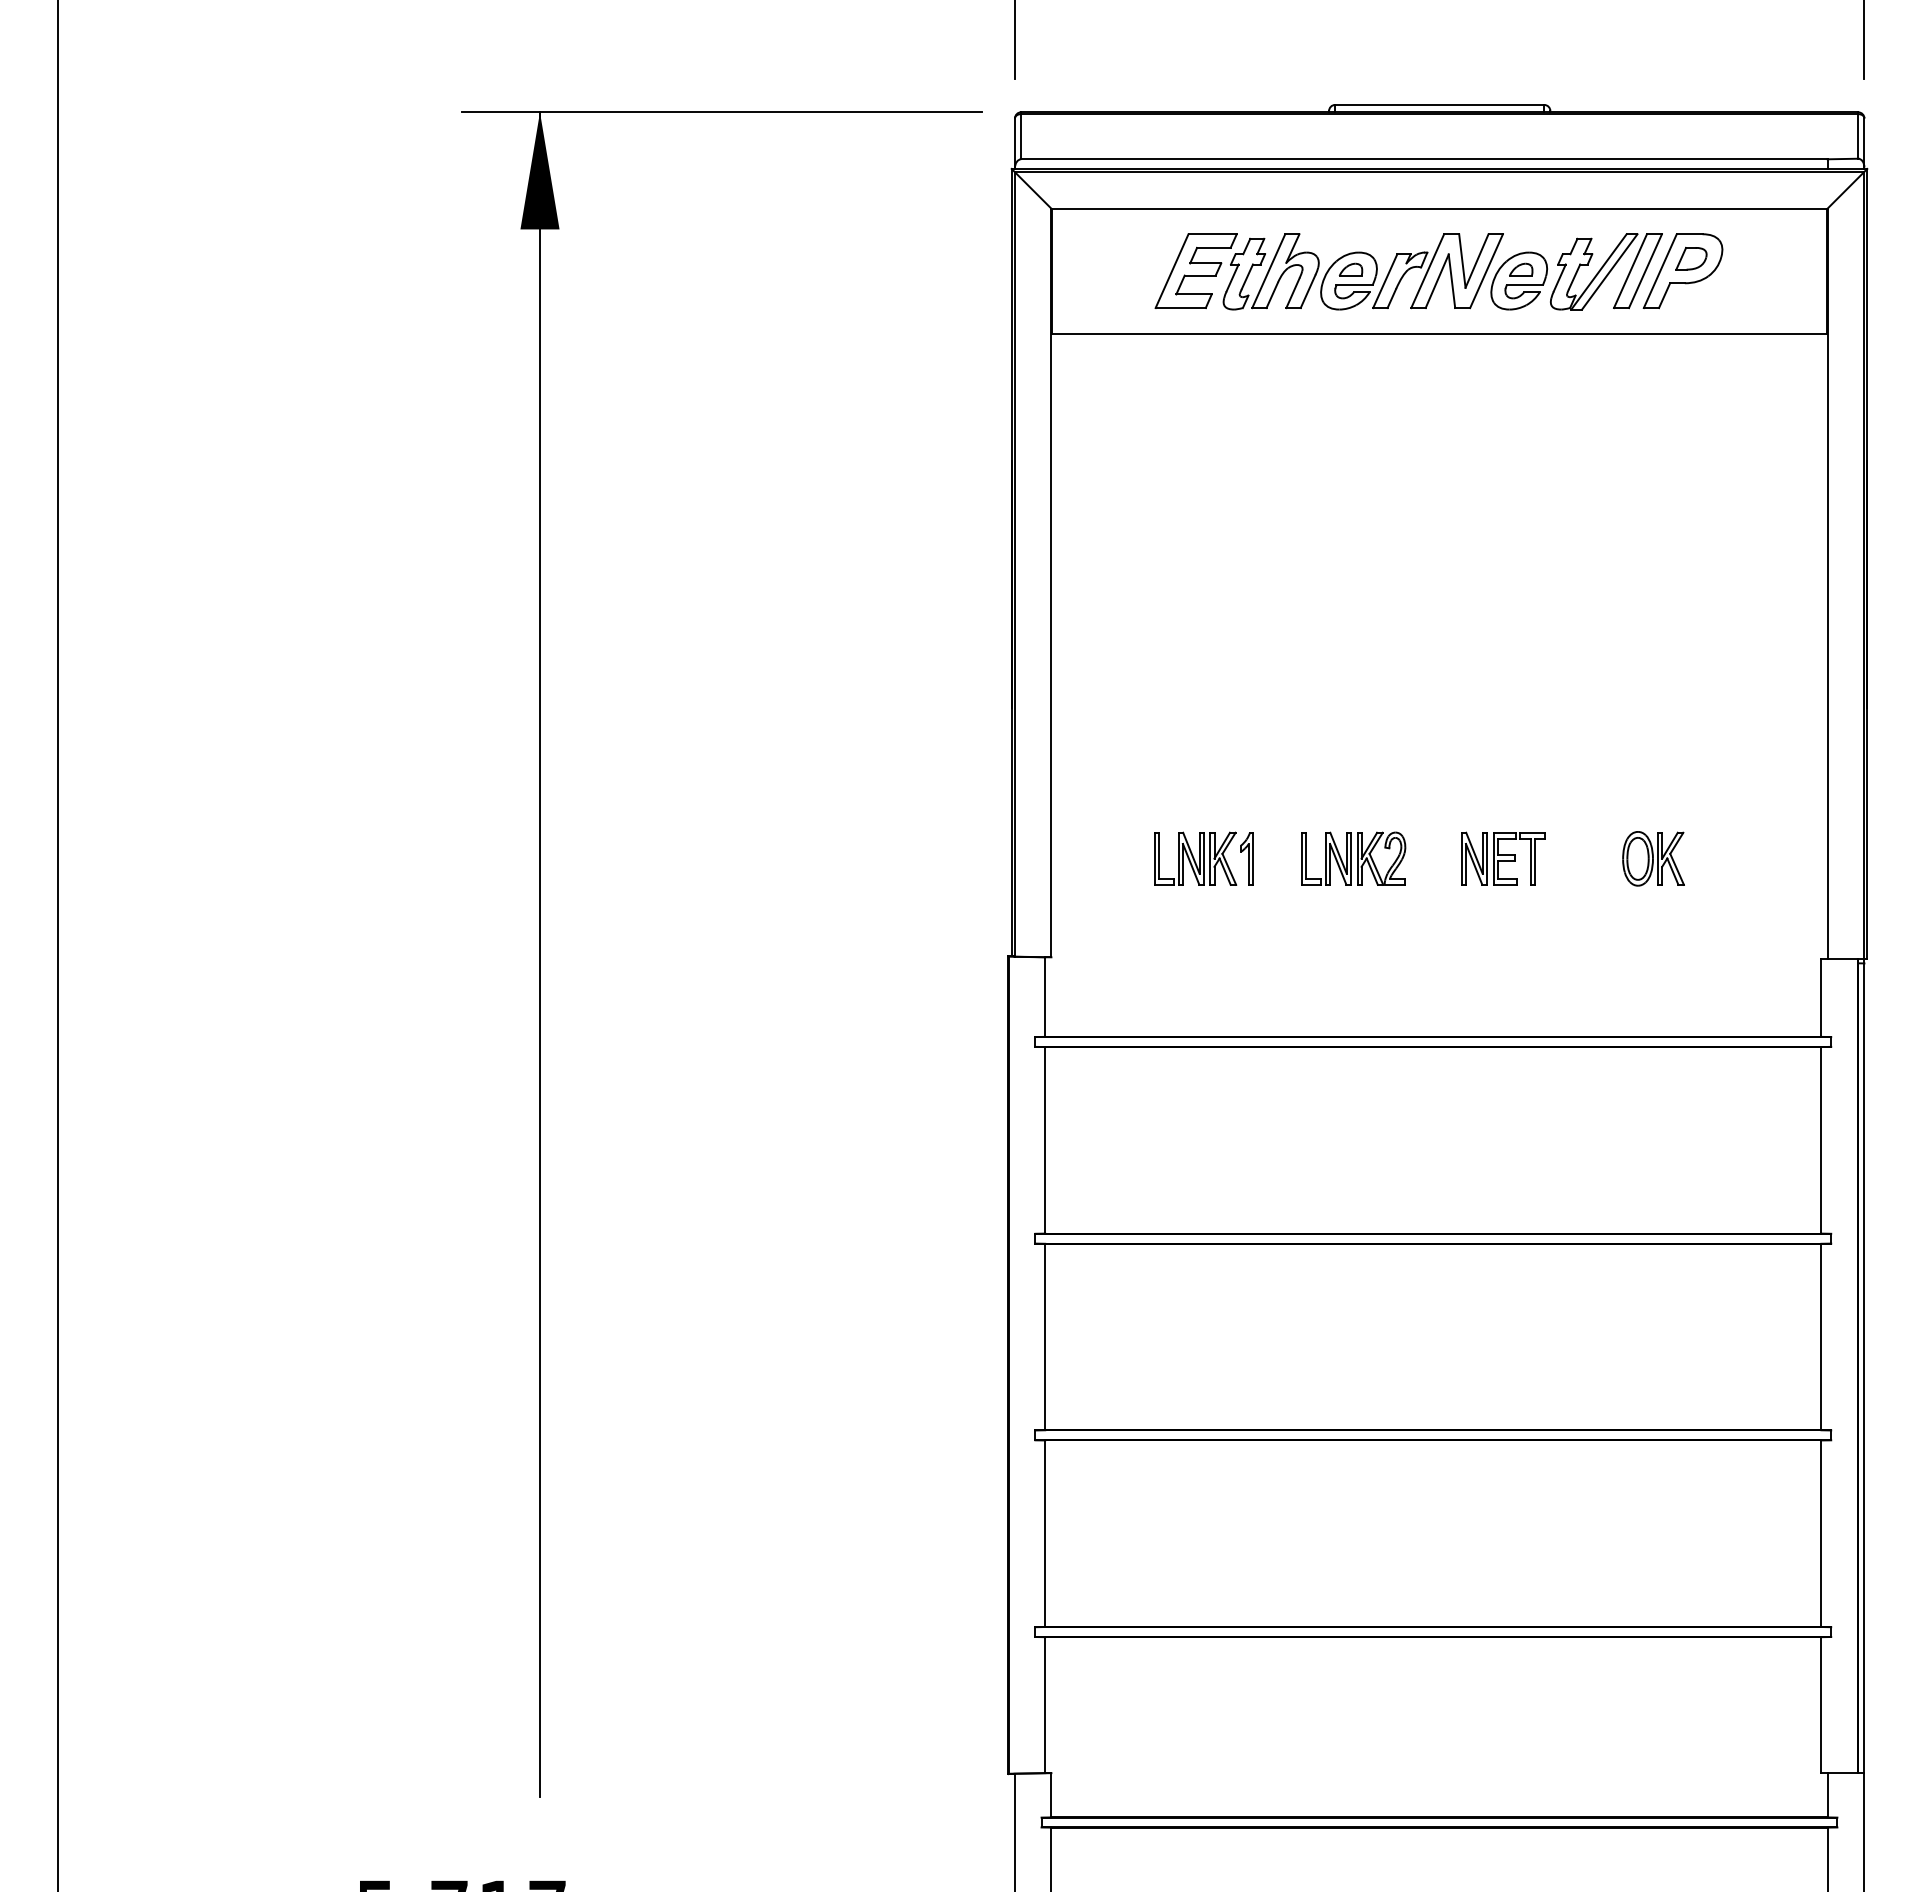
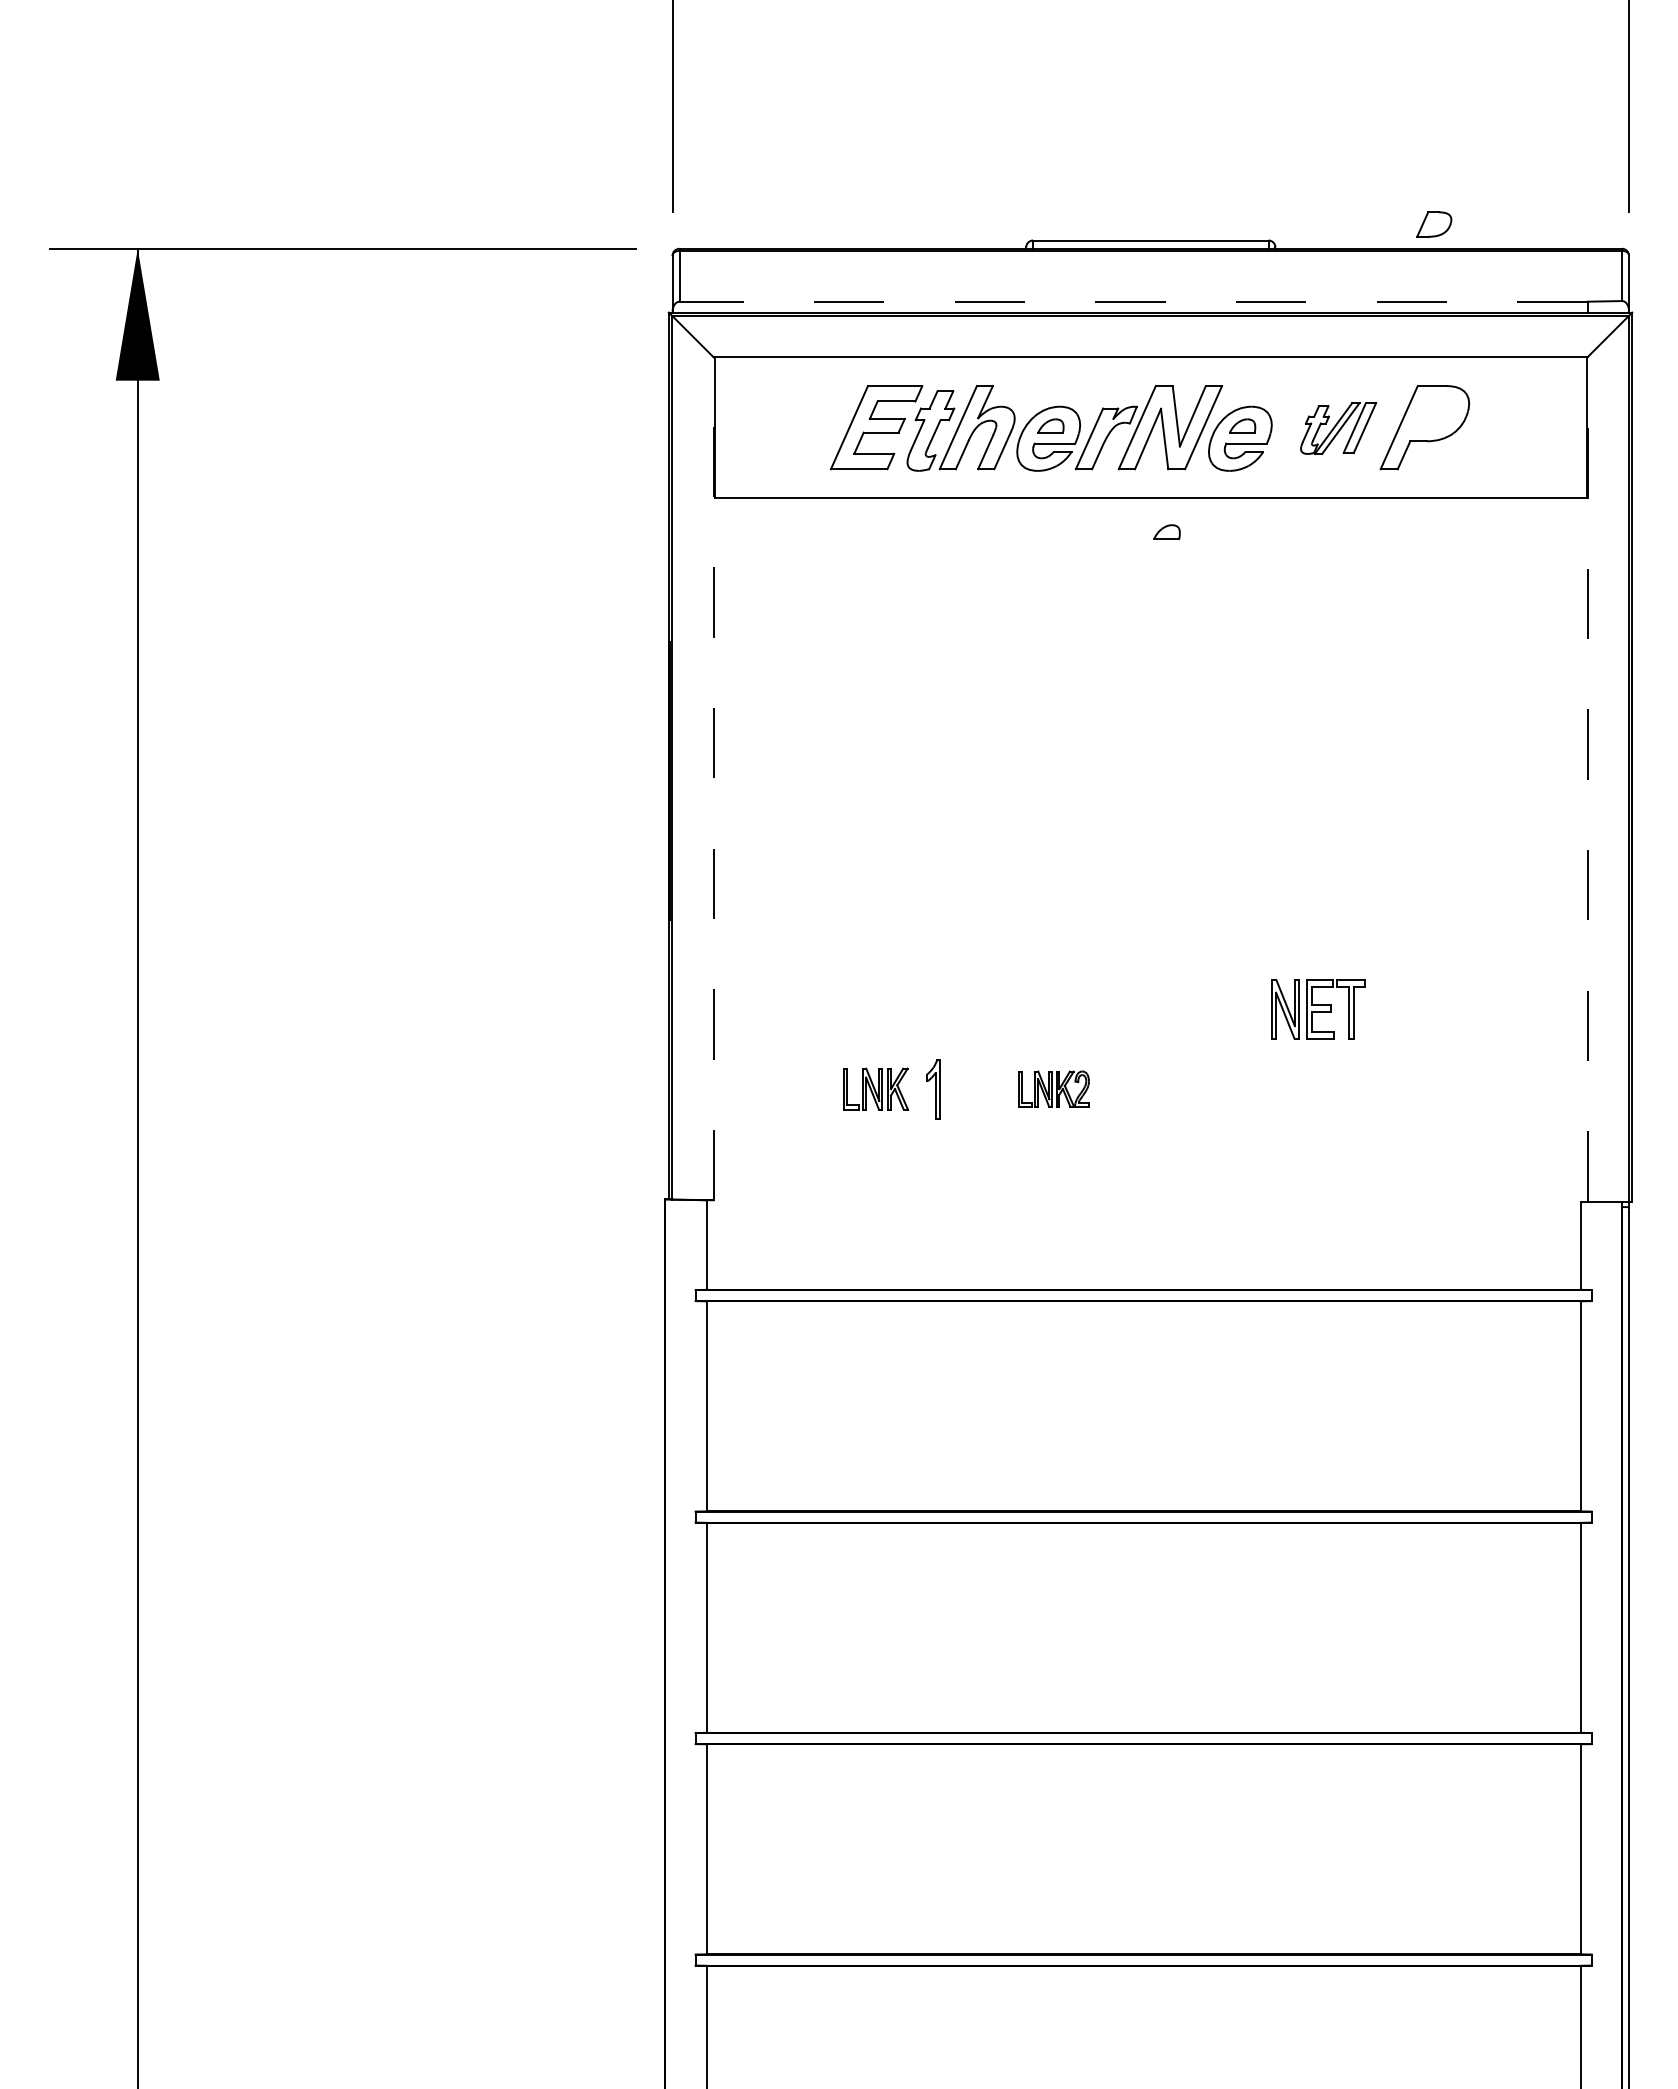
line: (1423, 159) -> (1132, 301), solid -> dashed
part: (1691, 258) -> (1434, 224), moved
part: (1606, 271) -> (1338, 428), size x0.6
part: (1454, 363) -> (1167, 531), added
line: (1051, 582) -> (713, 778), solid -> dashed
line: (1827, 583) -> (1587, 779), solid -> dashed
part: (1195, 858) -> (875, 1088), size x0.7
part: (1353, 858) -> (1053, 1088), size x0.6
part: (1503, 858) -> (1318, 1009), moved
part: (1653, 858) -> (1391, 1088), removed

